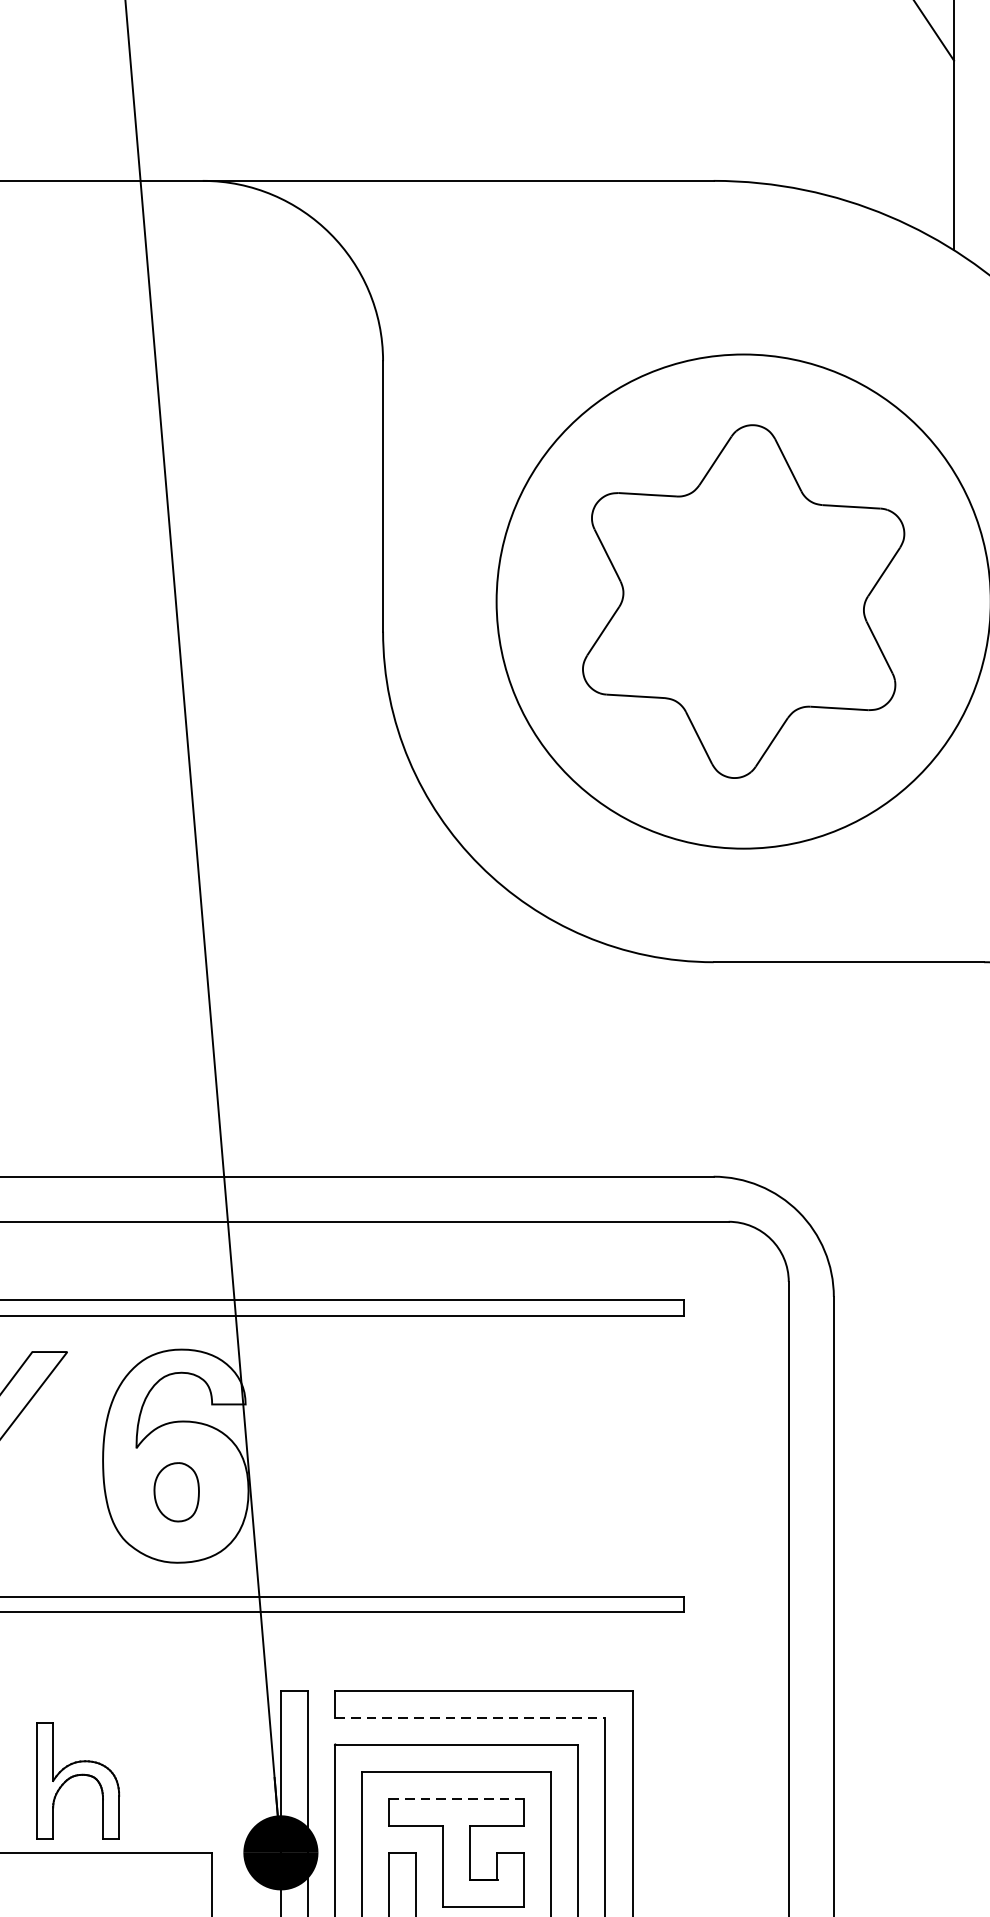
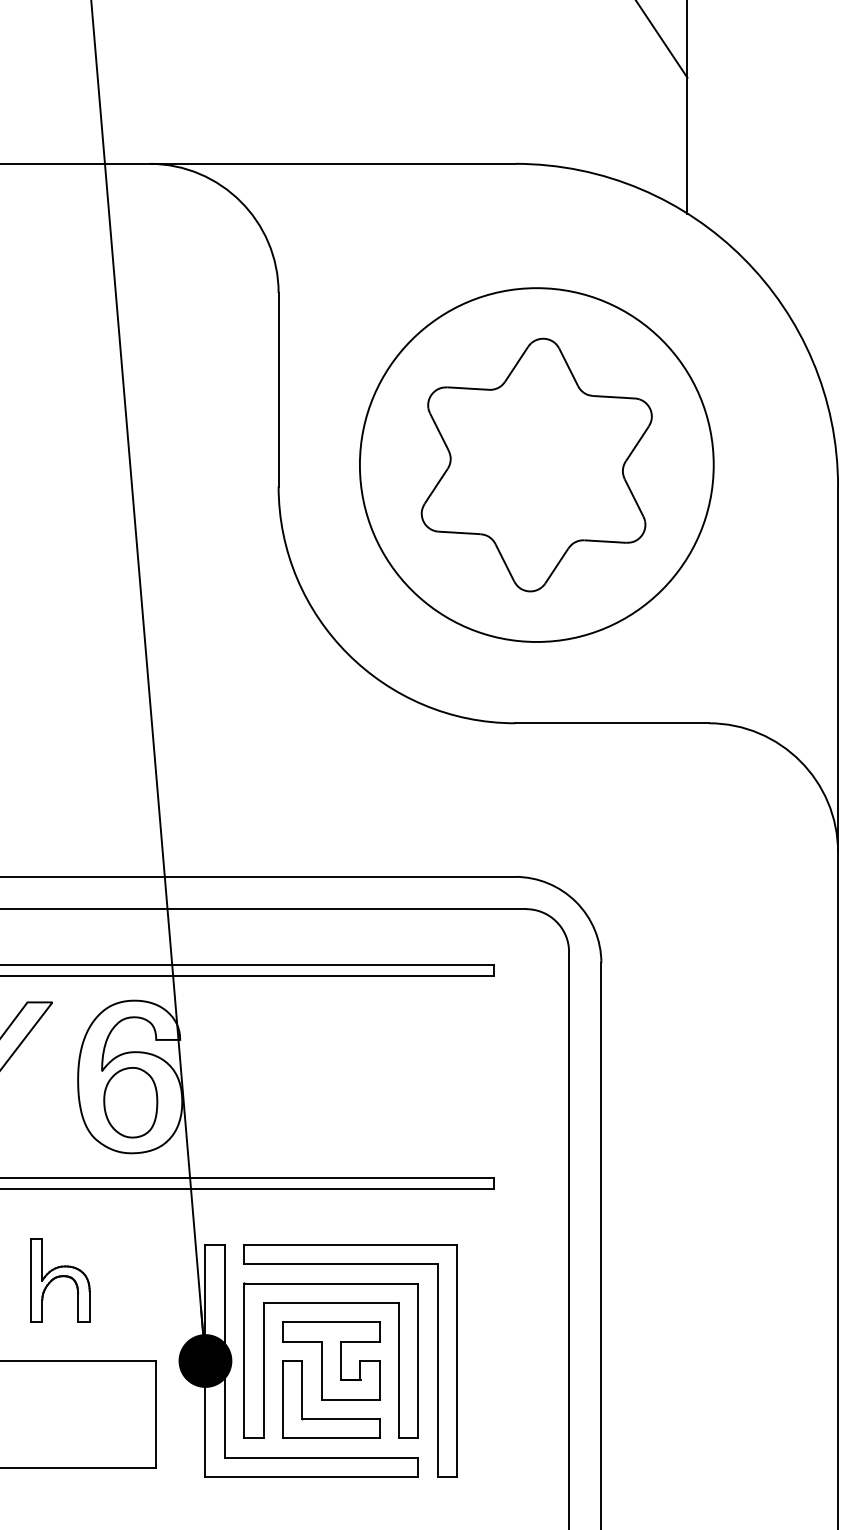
part: (176, 1491) -> (130, 1102), size x1.67
line: (470, 1718) -> (341, 1264), dashed -> solid
part: (78, 1780) -> (60, 1280), moved
line: (456, 1799) -> (331, 1322), dashed -> solid

